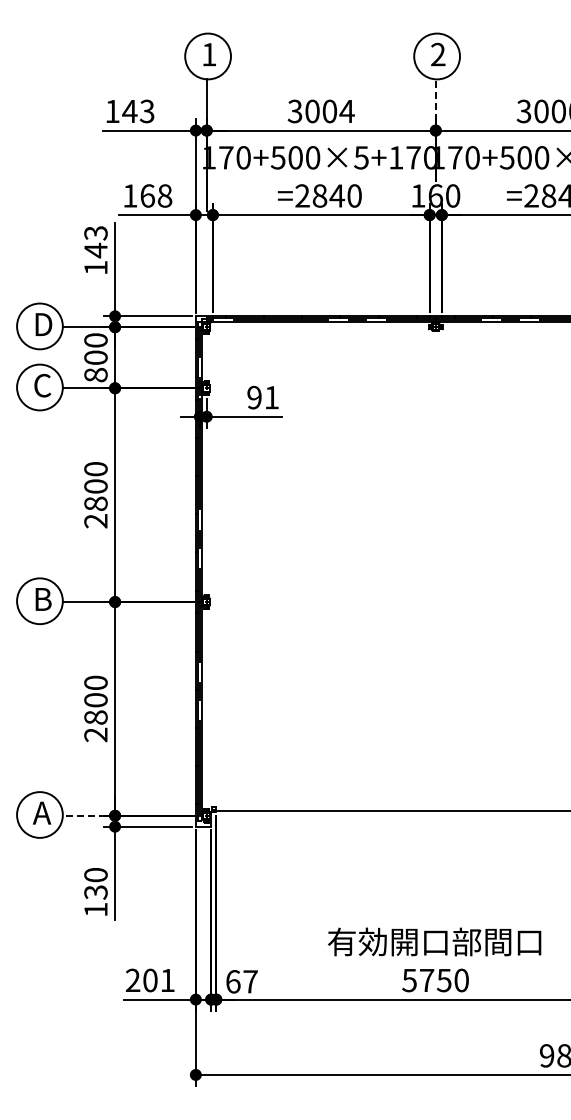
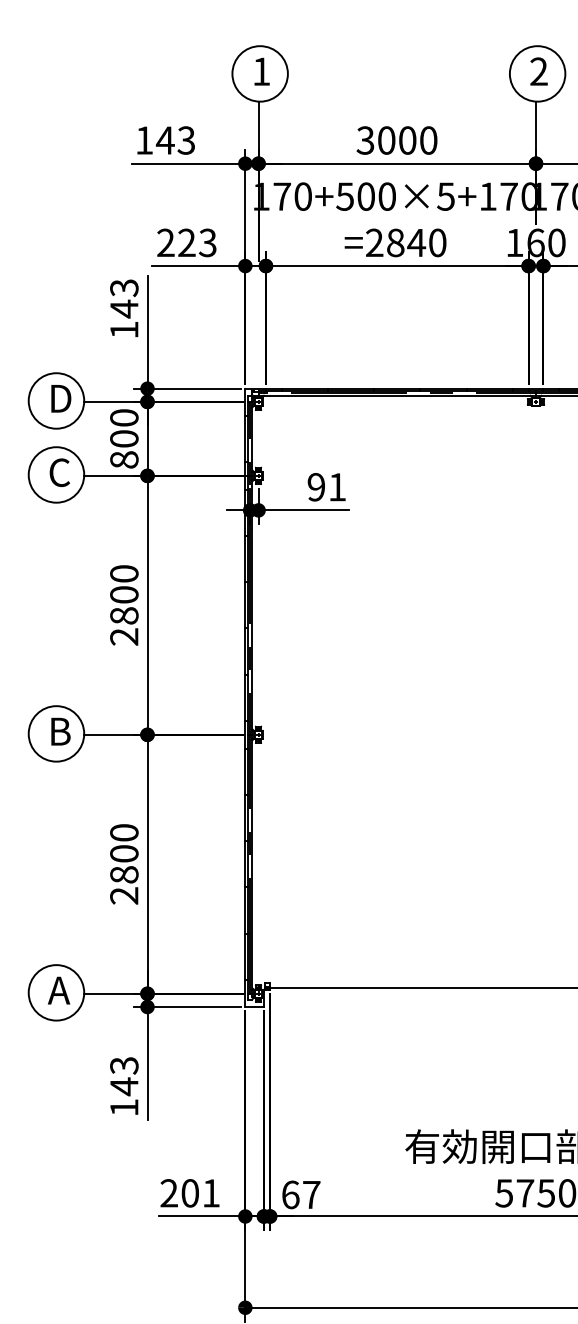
line: (435, 99) -> (535, 126), dashed -> solid
text: (346, 111) -> (427, 140), 3004 -> 3000
text: (147, 195) -> (186, 242), 168 -> 223
line: (84, 815) -> (110, 993), dashed -> solid
text: (95, 884) -> (123, 1077), 130 -> 143

